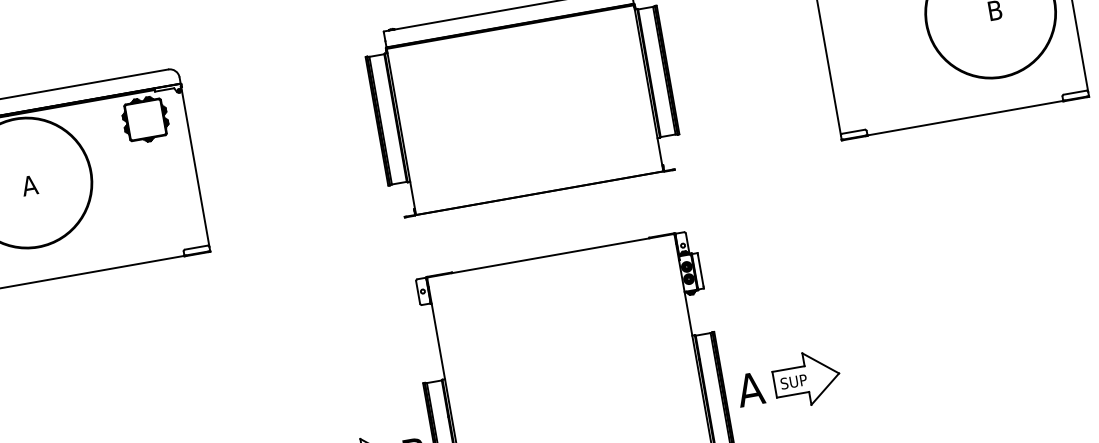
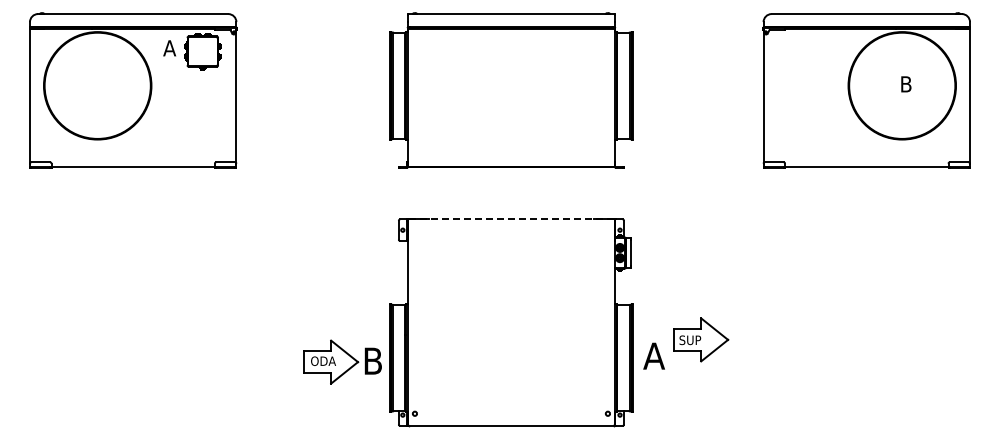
text: (29, 185) -> (169, 48), moved
line: (550, 255) -> (511, 219), solid -> dashed
part: (807, 378) -> (701, 339), moved

